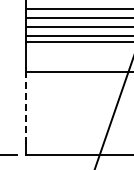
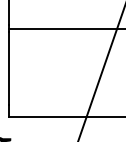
line: (26, 109) -> (9, 68), dashed -> solid

